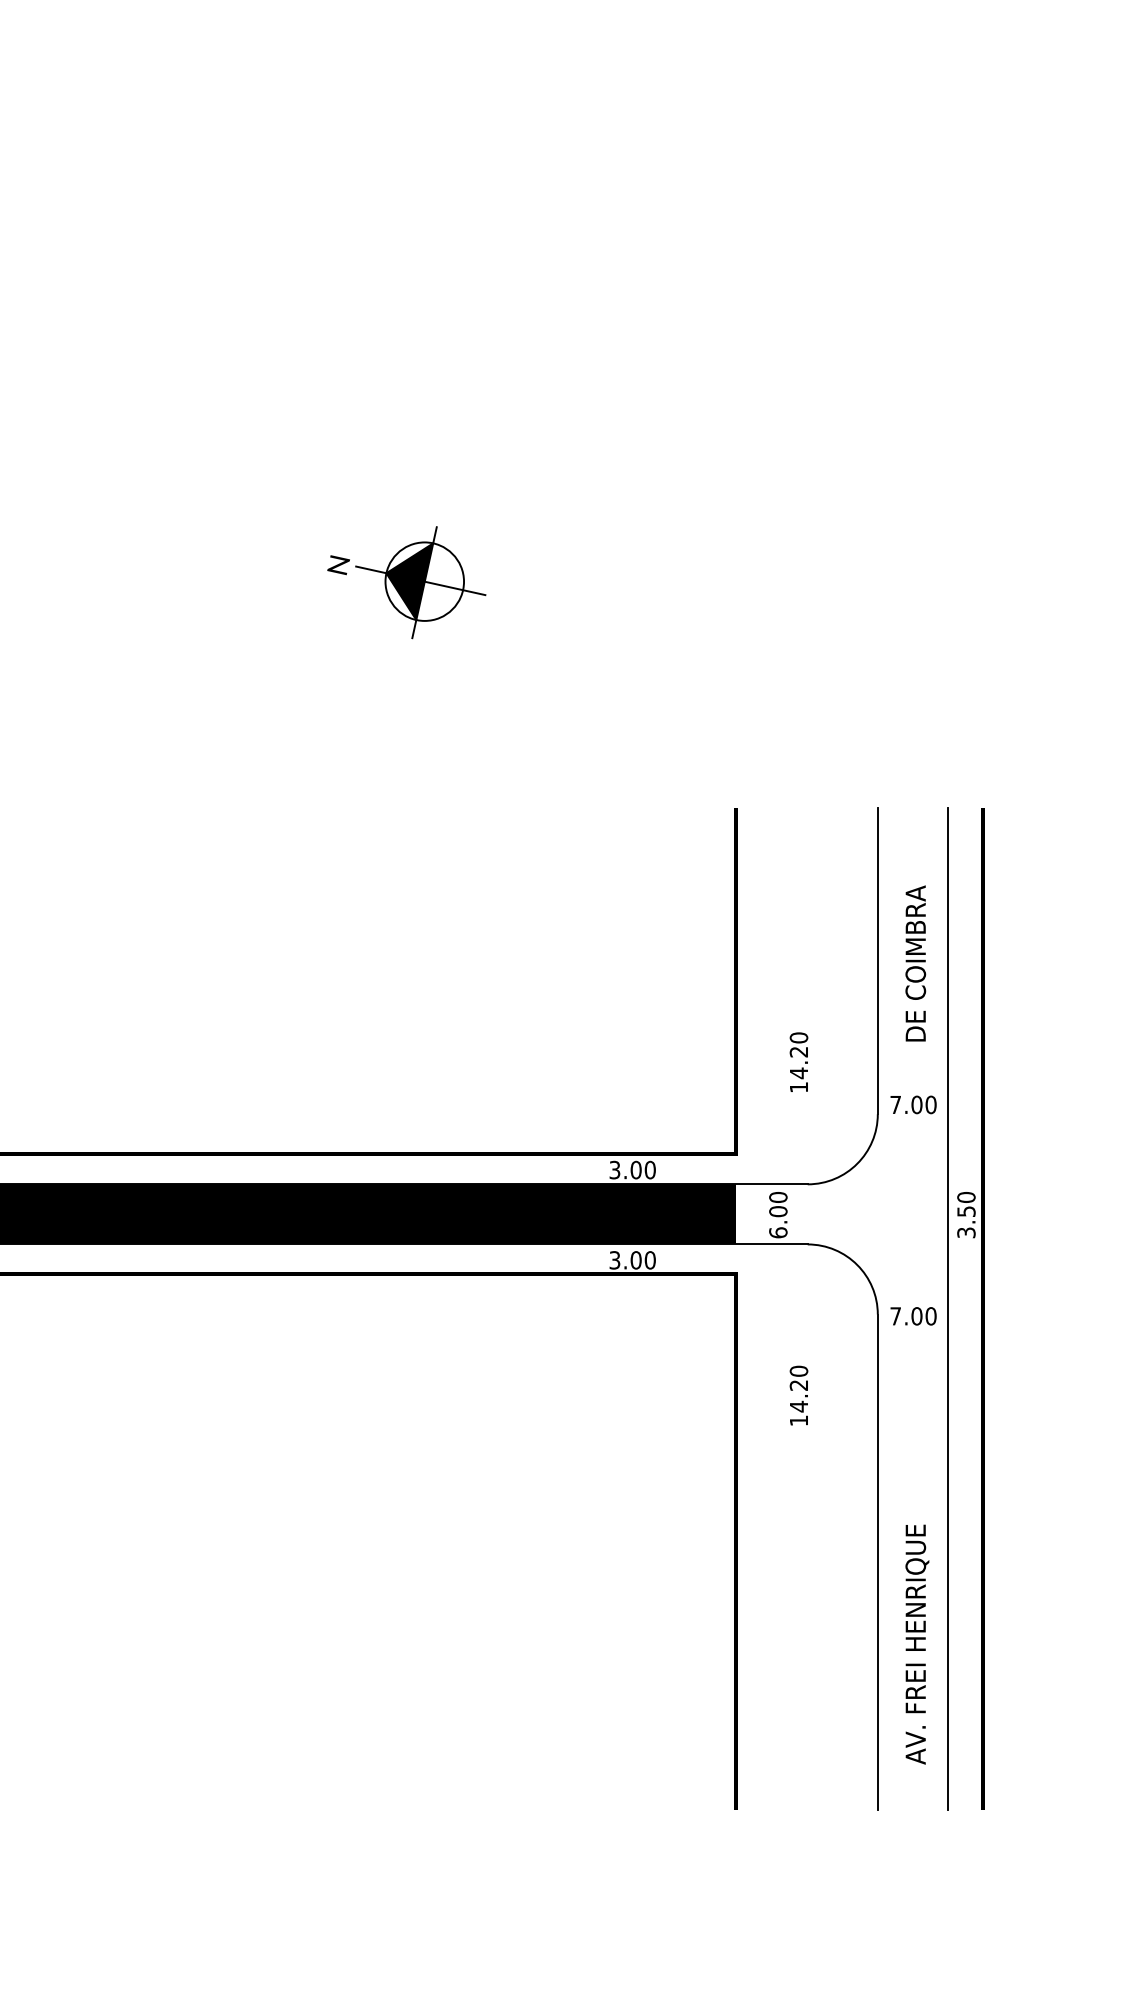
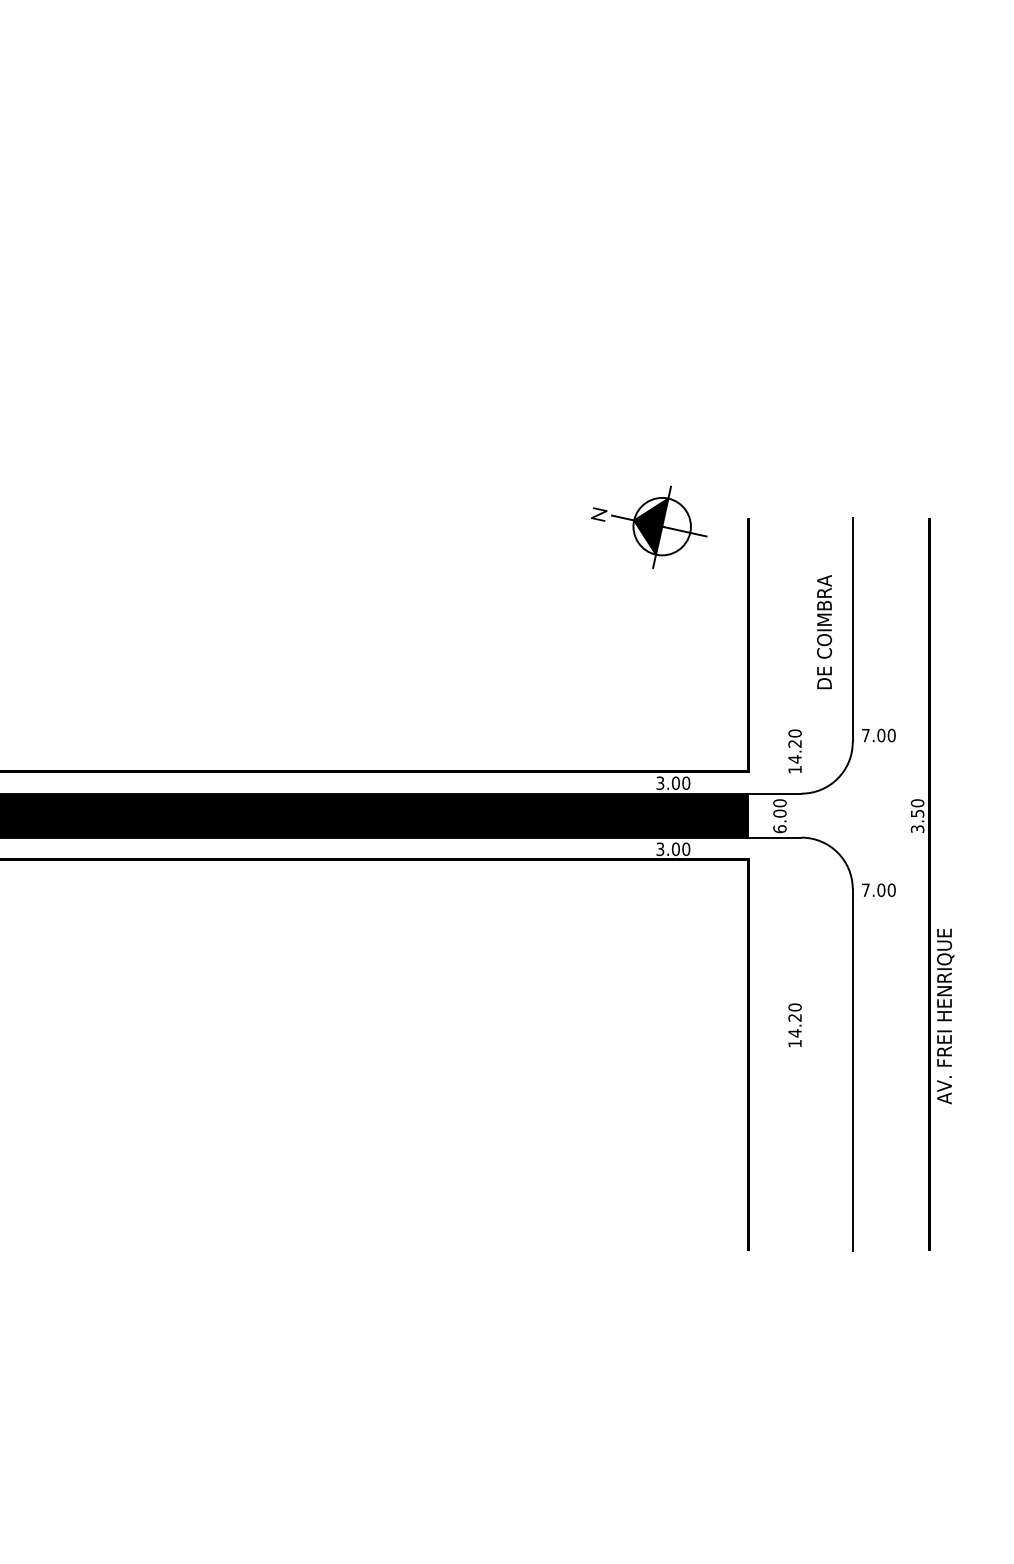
part: (407, 581) -> (649, 526), moved
text: (915, 964) -> (824, 632), moved
text: (798, 1062) -> (794, 751), moved
line: (948, 1308) -> (904, 884), removed
text: (798, 1394) -> (794, 1024), moved
text: (917, 1644) -> (945, 1016), moved

